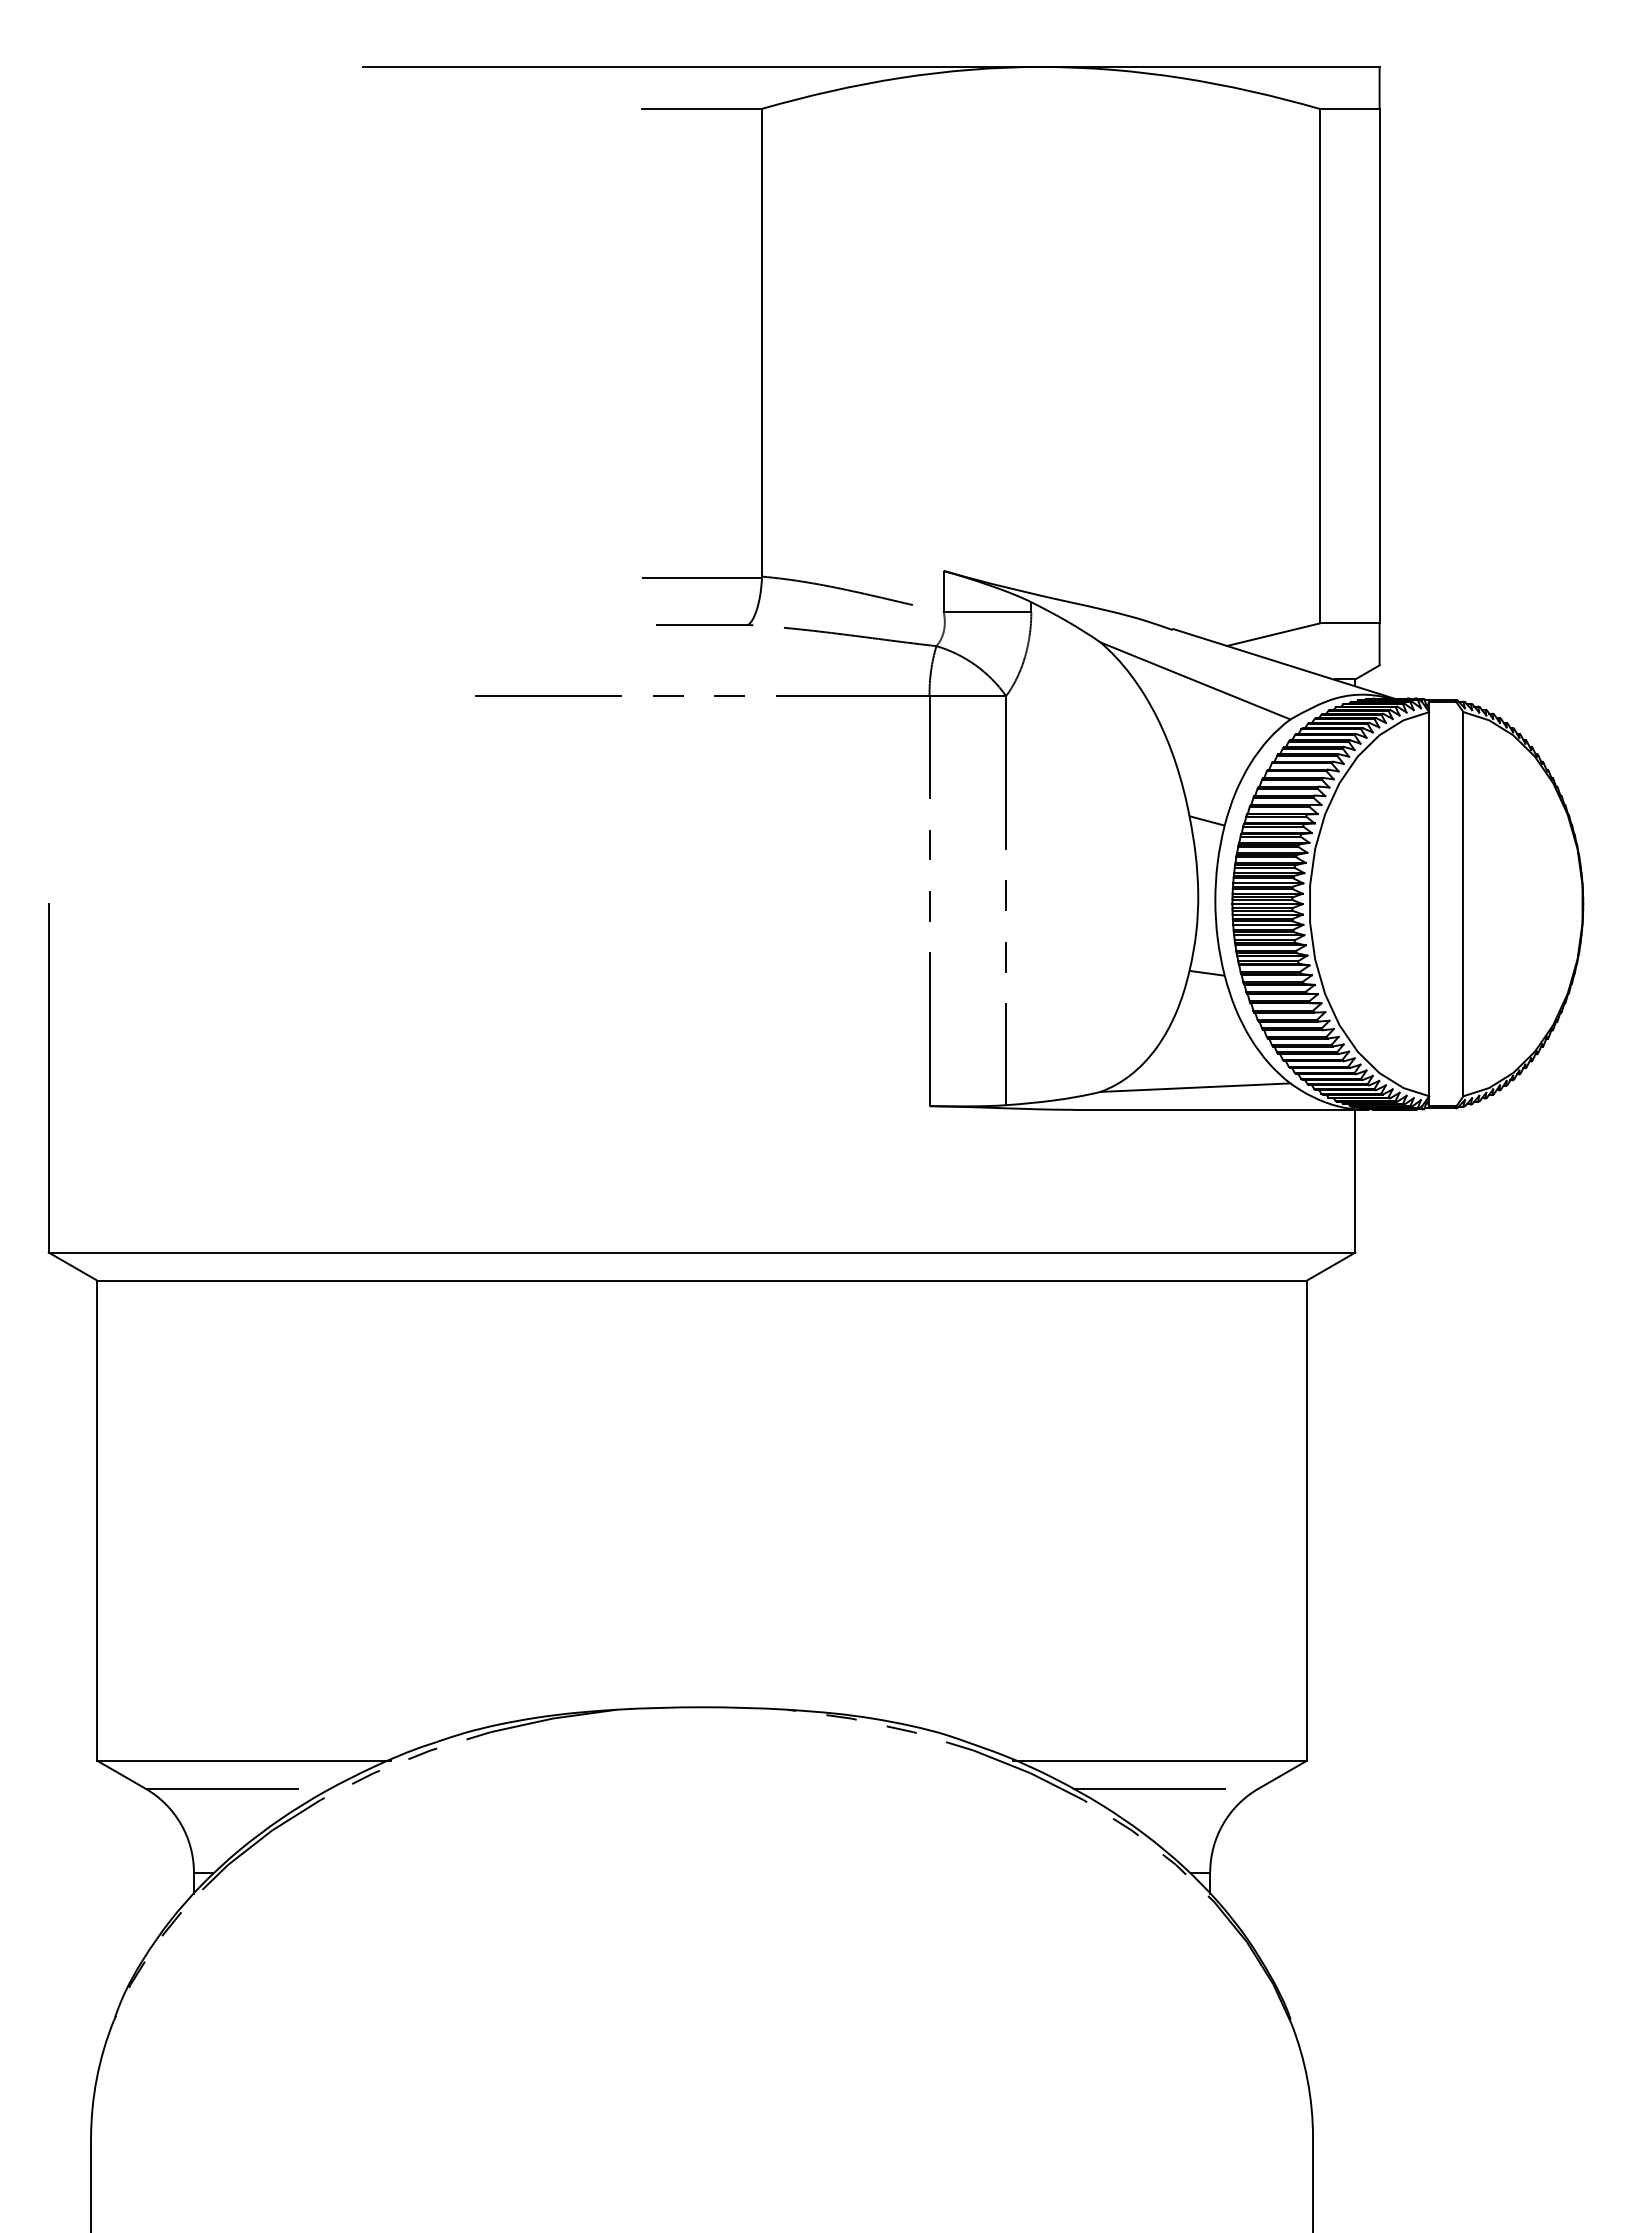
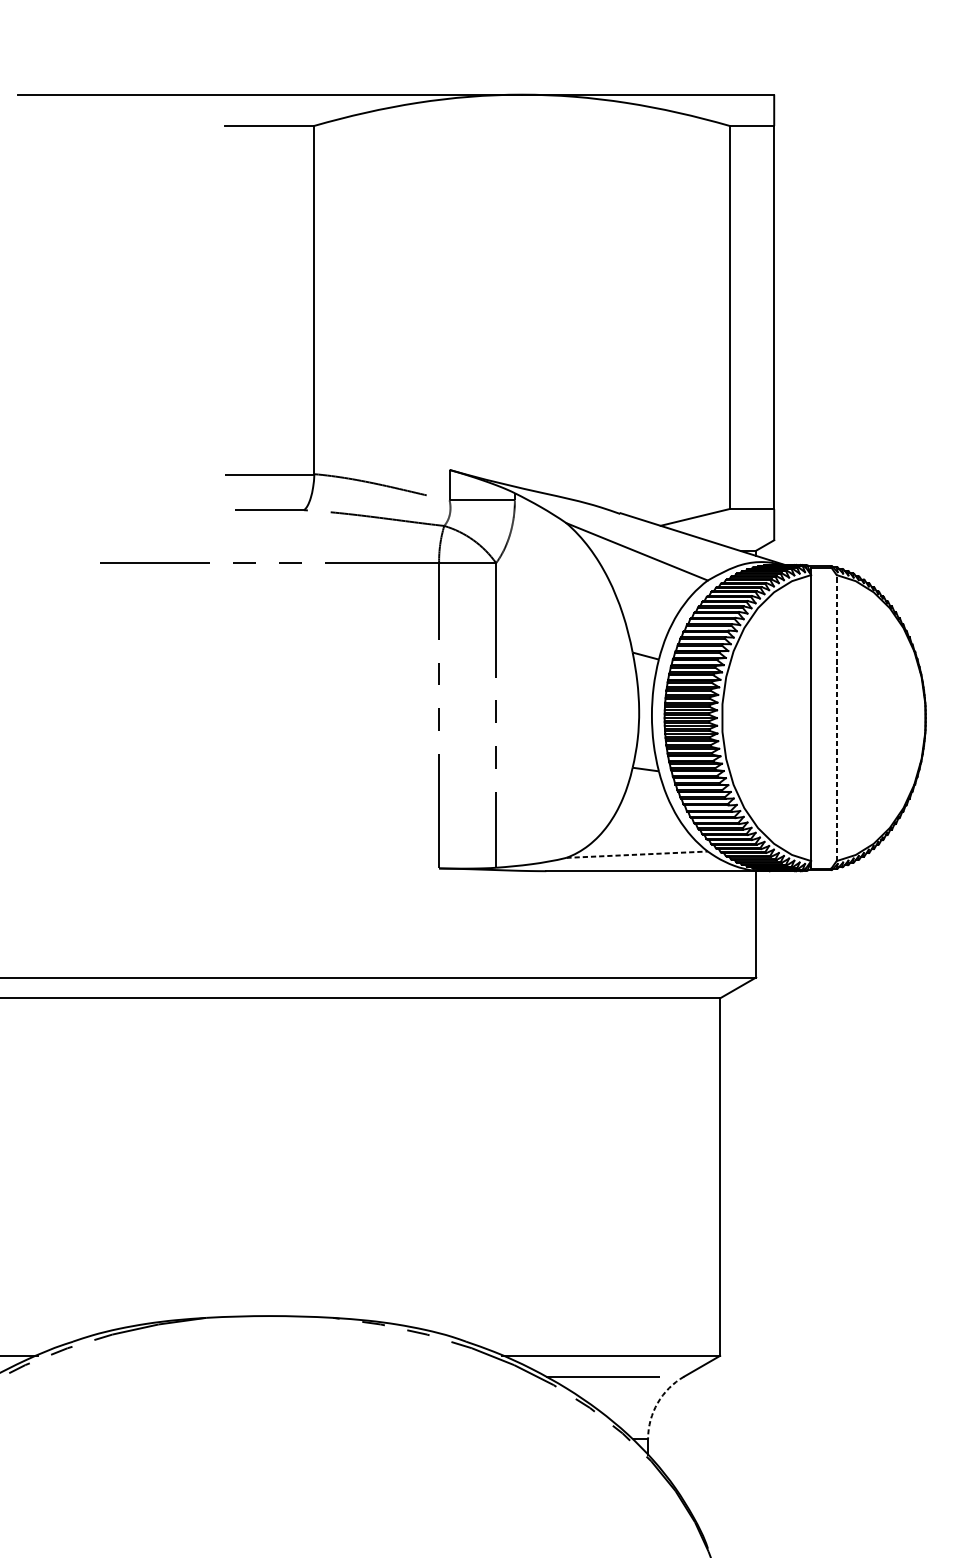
line: (1463, 903) -> (836, 717), solid -> dashed
line: (1195, 1087) -> (637, 854), solid -> dashed
arc: (1223, 1824) -> (657, 1403), solid -> dashed

